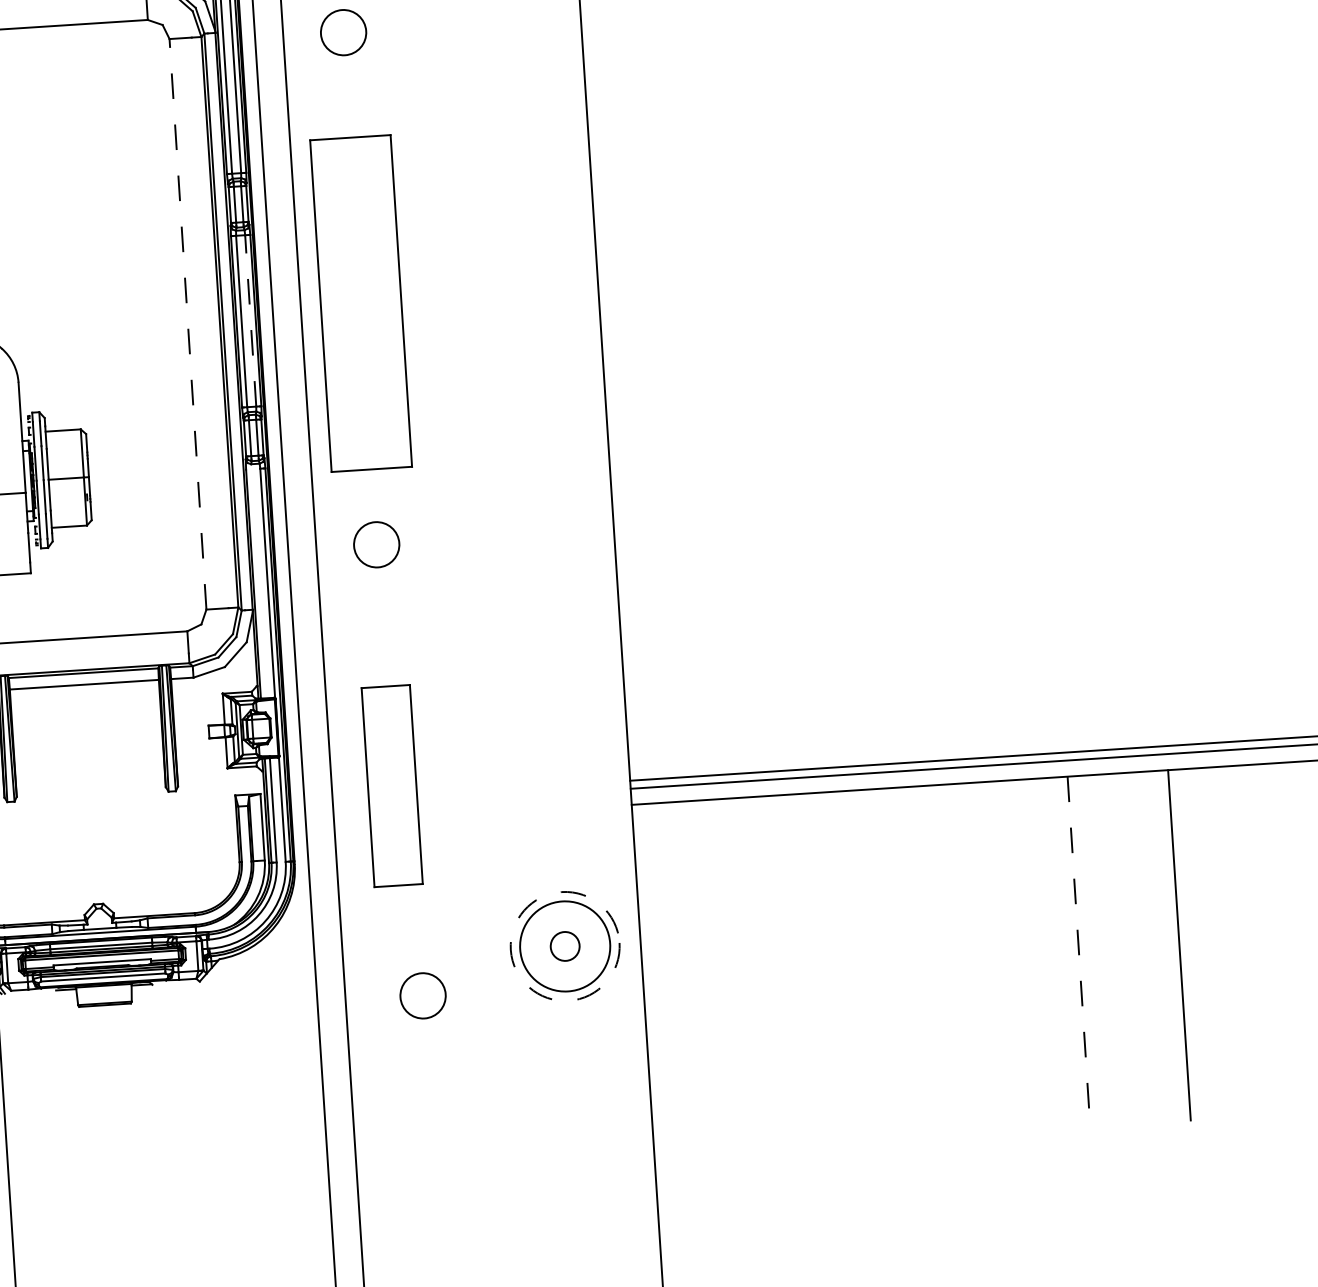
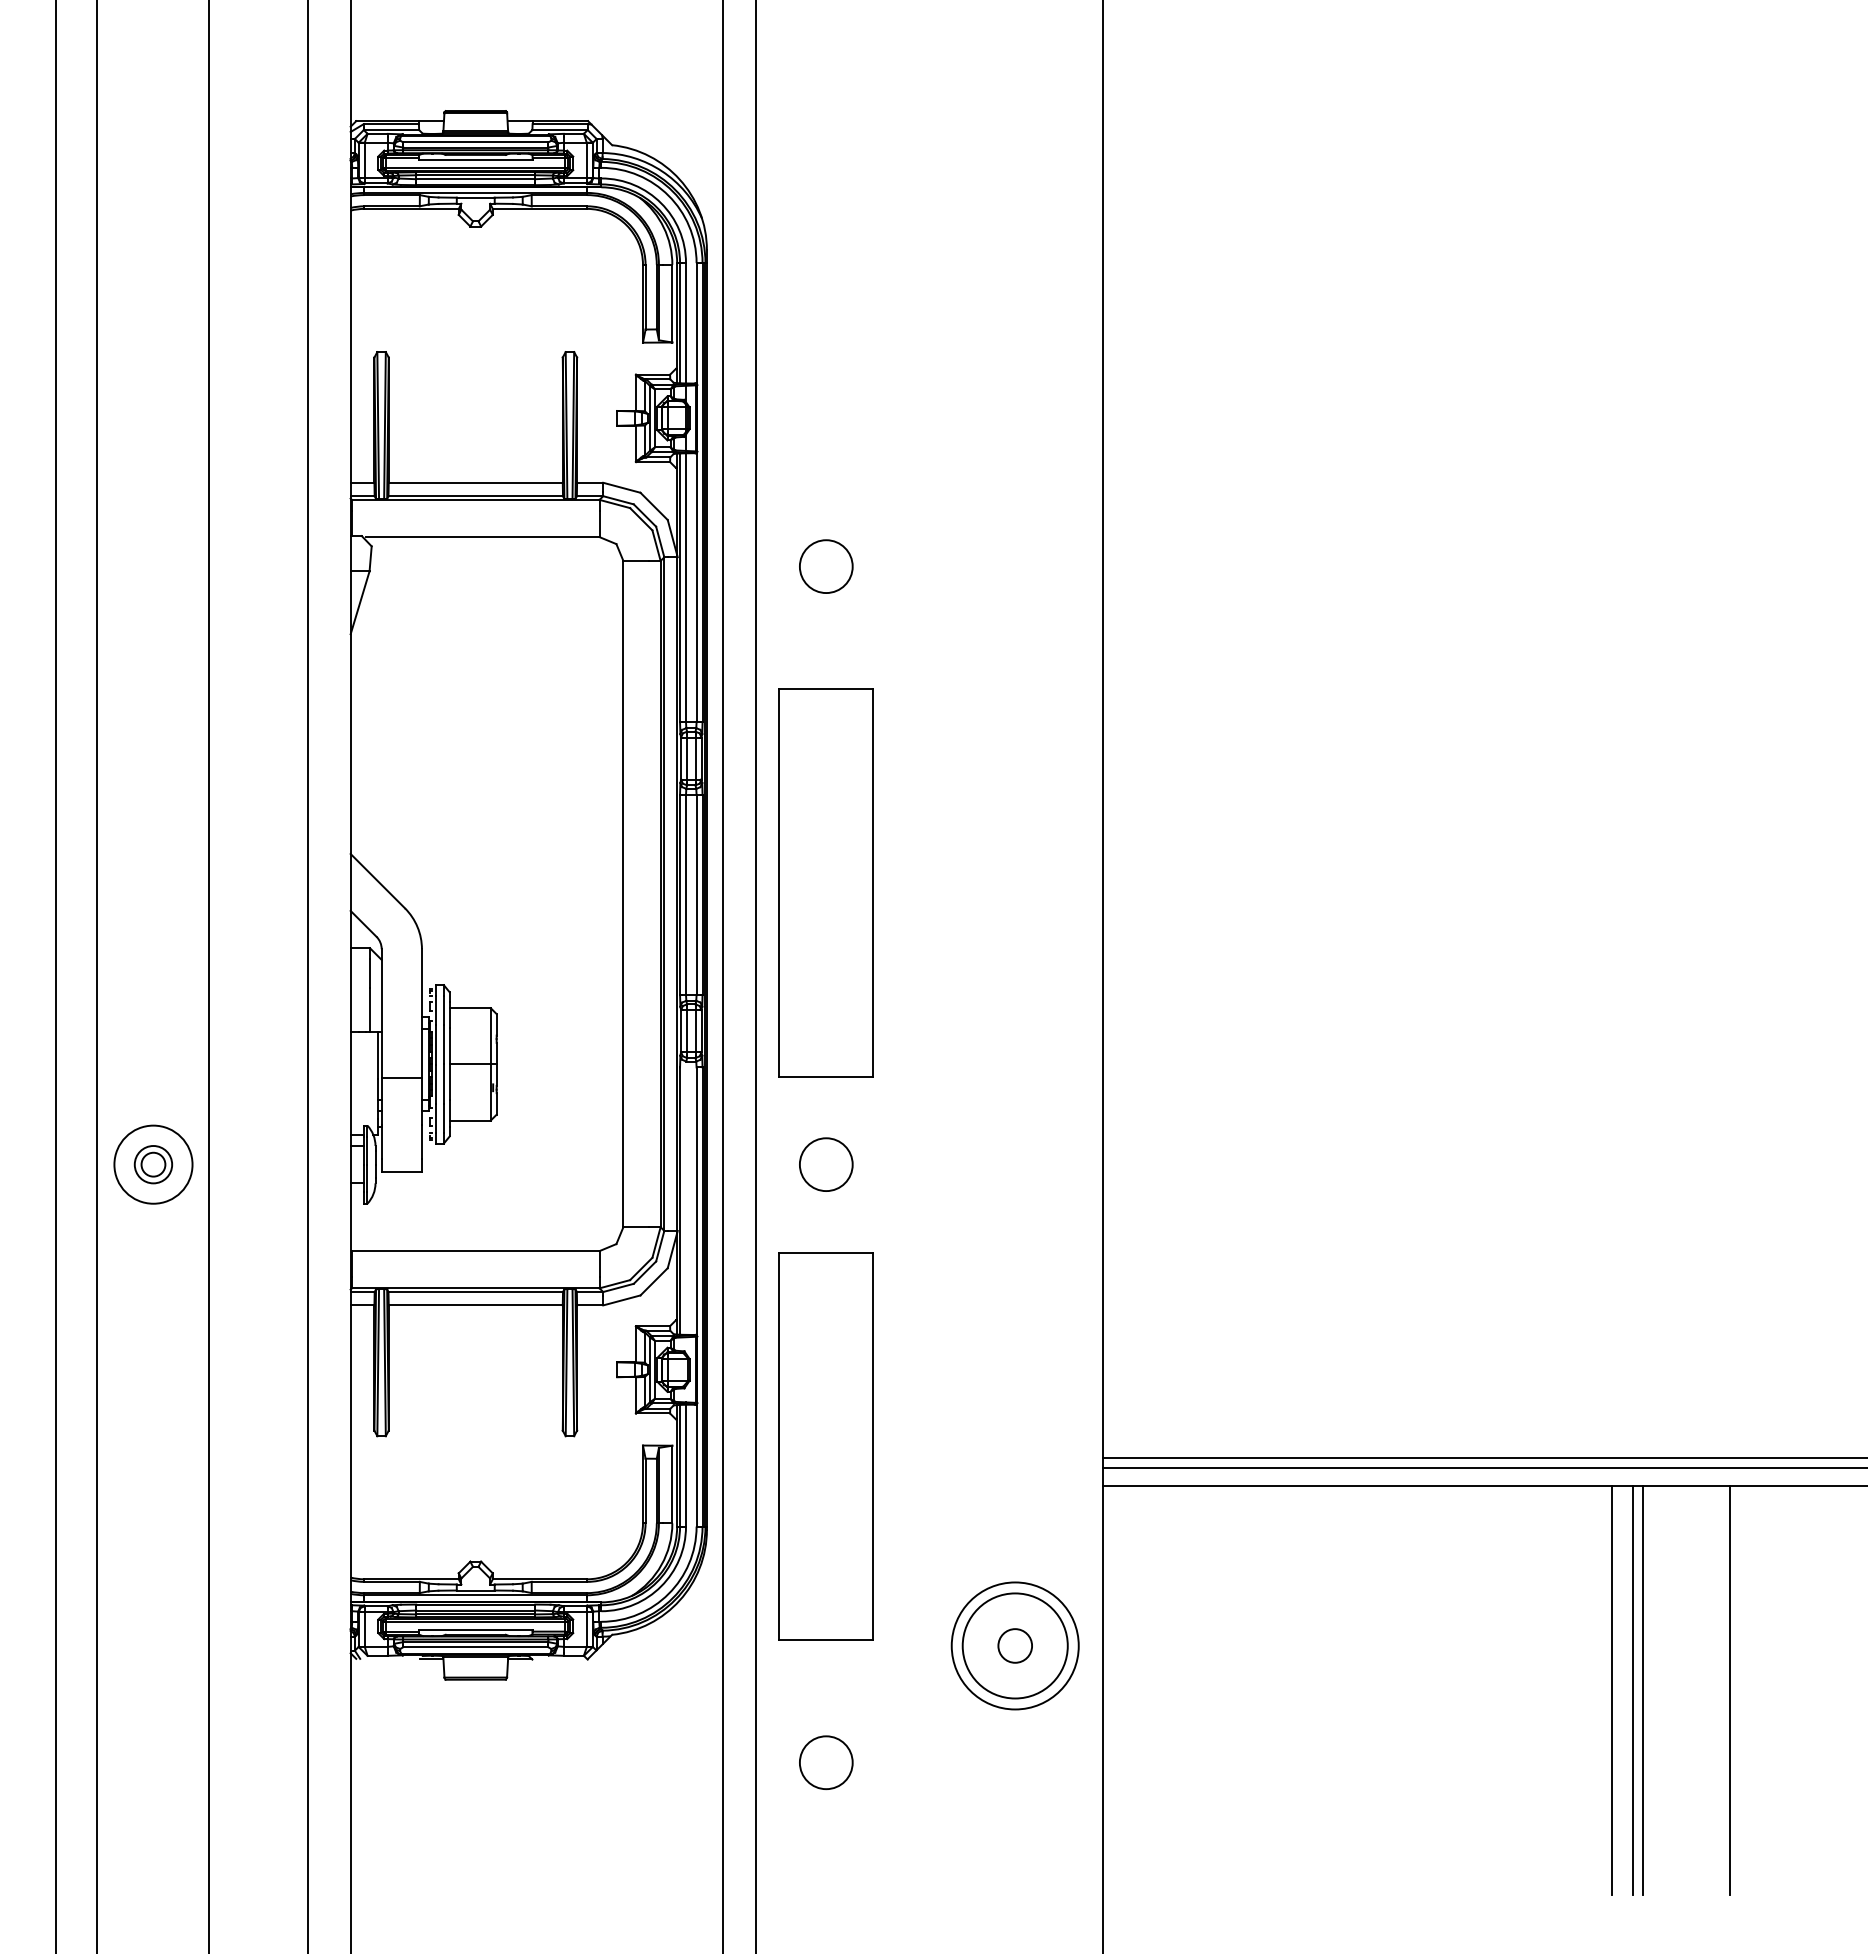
line: (250, 320) -> (696, 894), dashed -> solid
line: (188, 323) -> (623, 893), dashed -> solid
part: (391, 786) -> (825, 1446), size x1.67
circle: (564, 946) -> (1014, 1645), dashed -> solid
line: (1104, 949) -> (1642, 1690), added
line: (1097, 950) -> (1633, 1690), added
line: (1079, 951) -> (1612, 1690), dashed -> solid
circle: (423, 995) -> (826, 1762), moved

